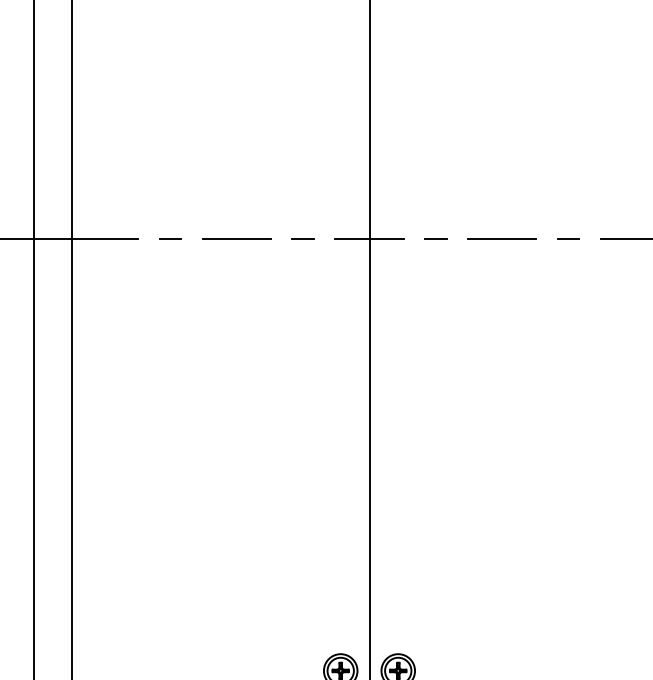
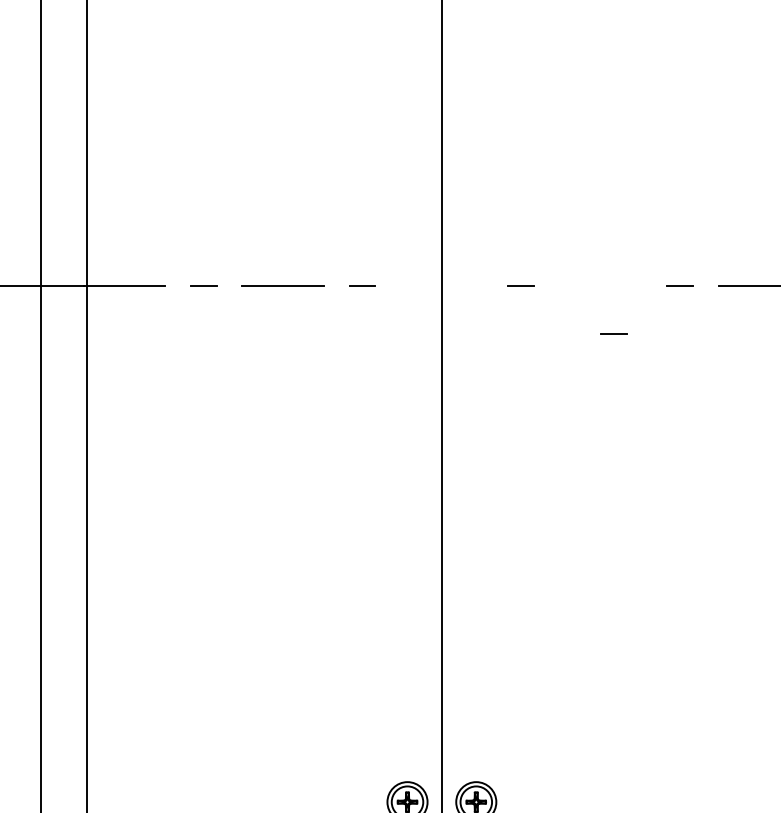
line: (369, 239) -> (441, 286), removed
line: (502, 239) -> (600, 286), removed
line: (513, 278) -> (614, 332), added

